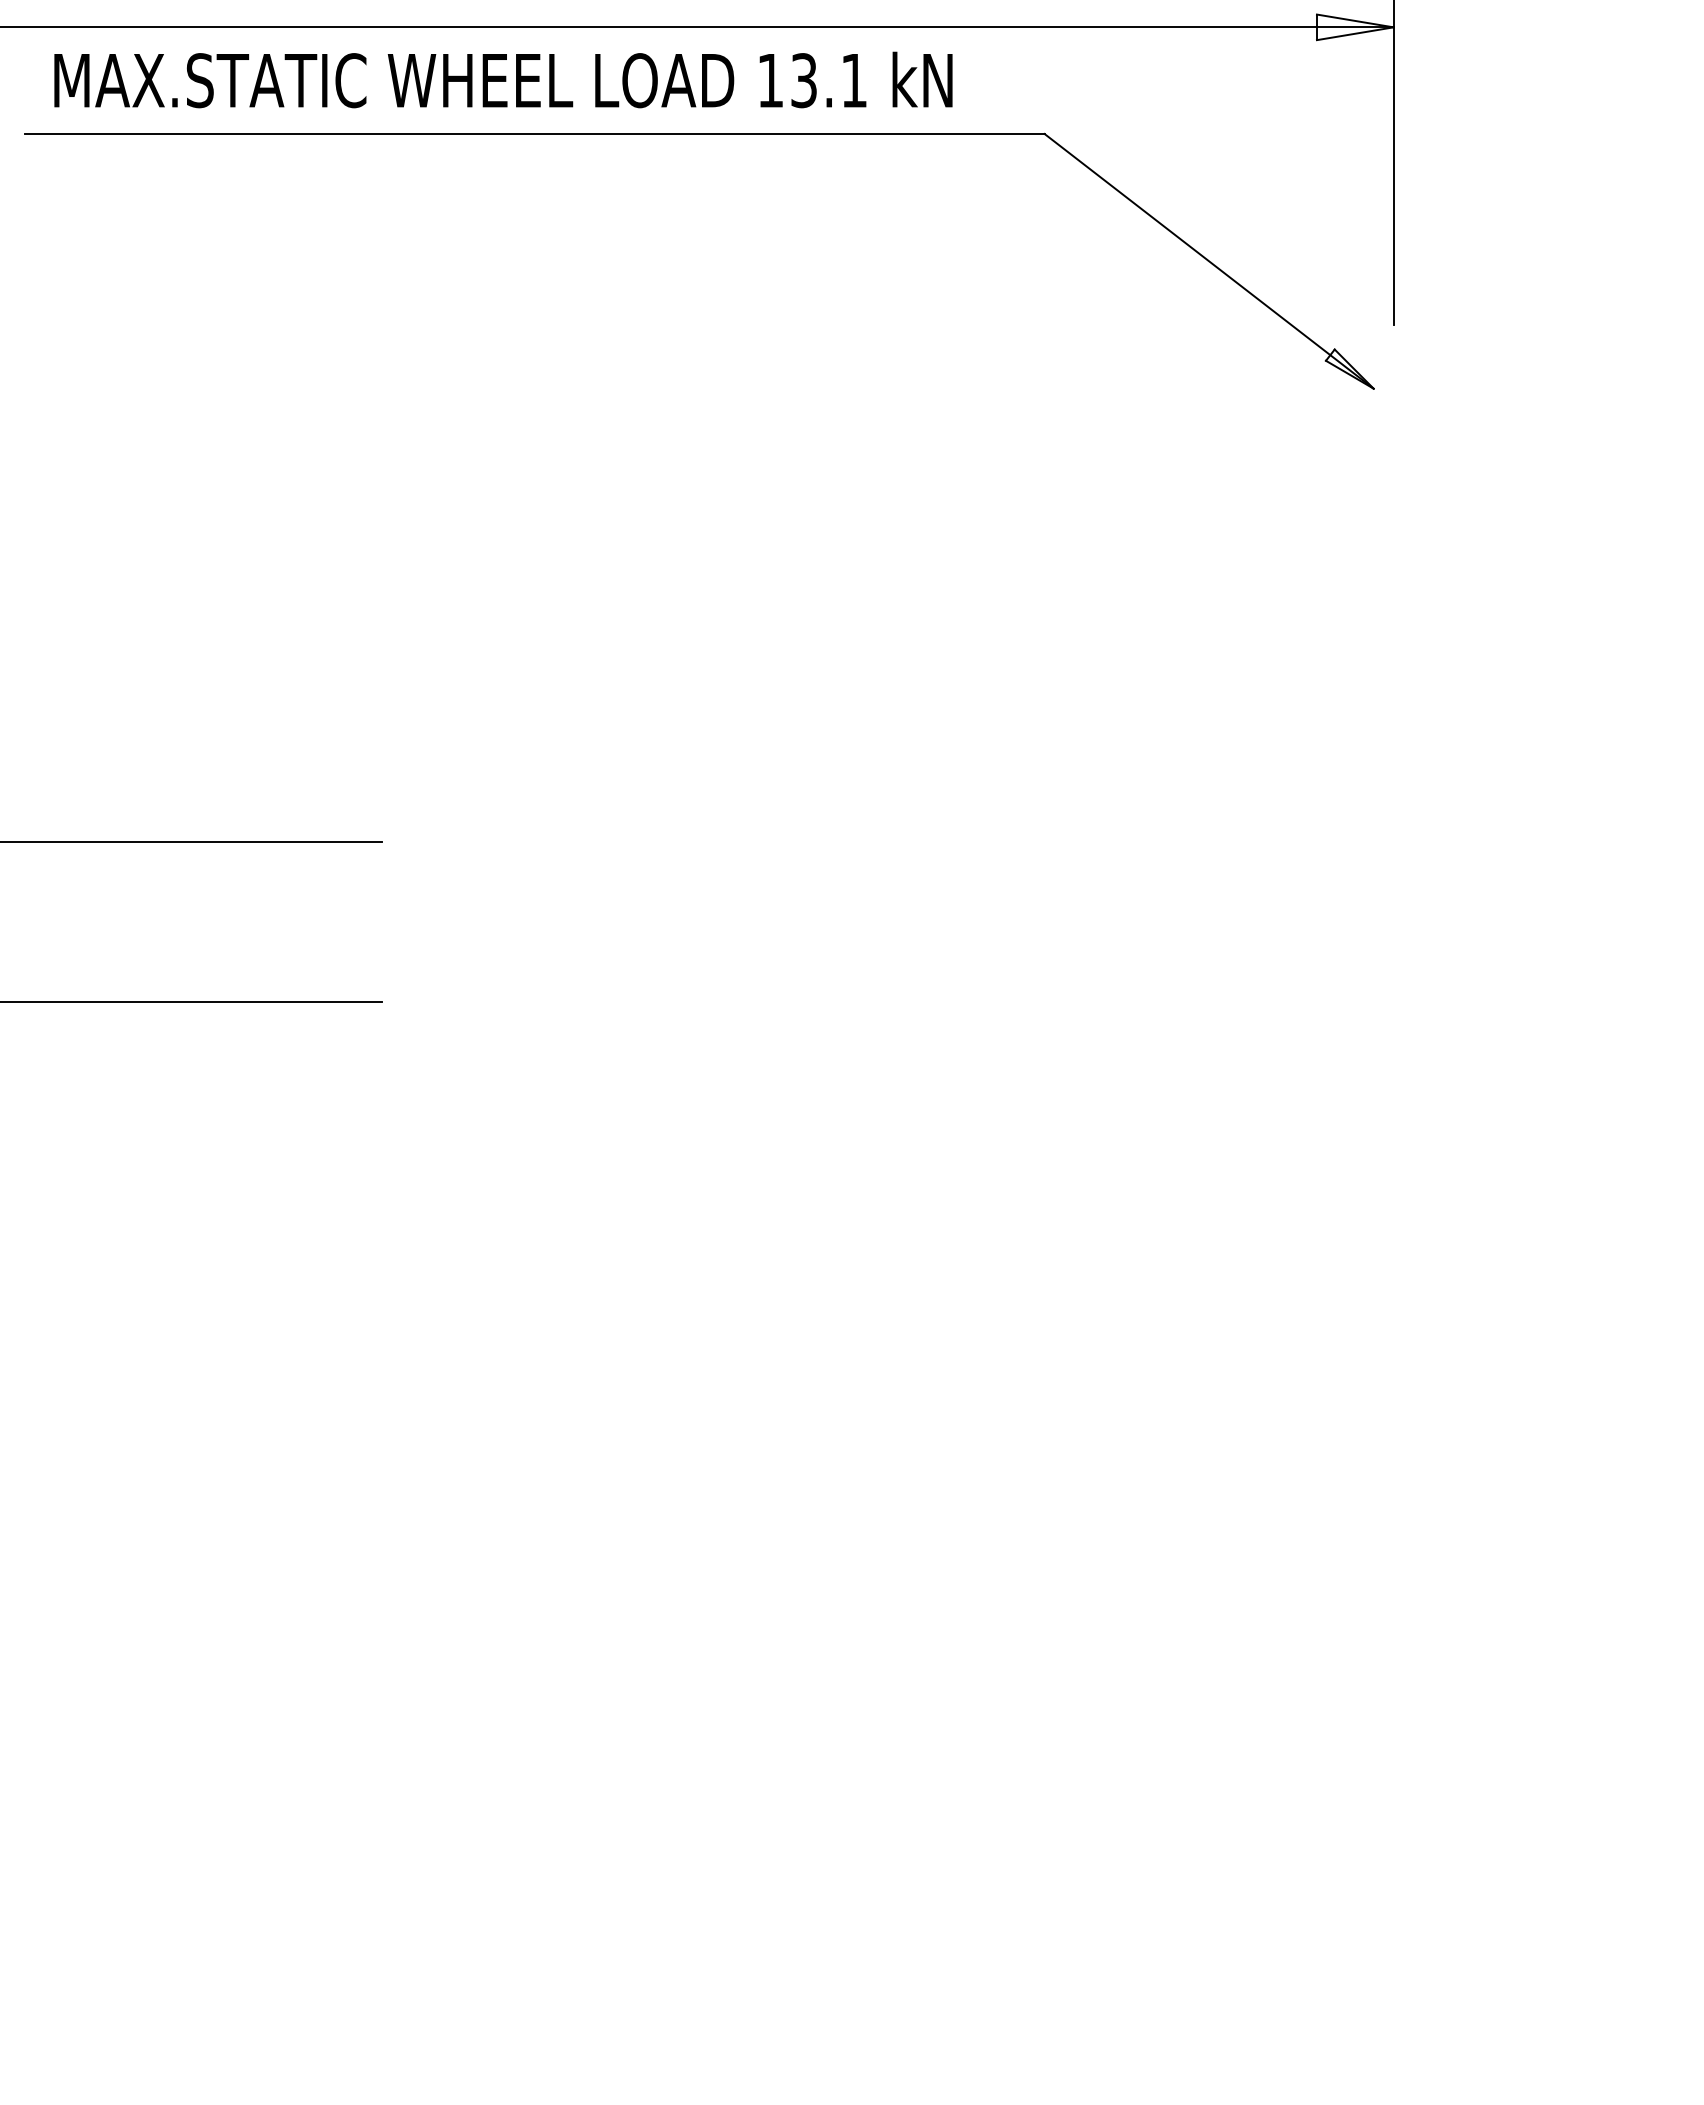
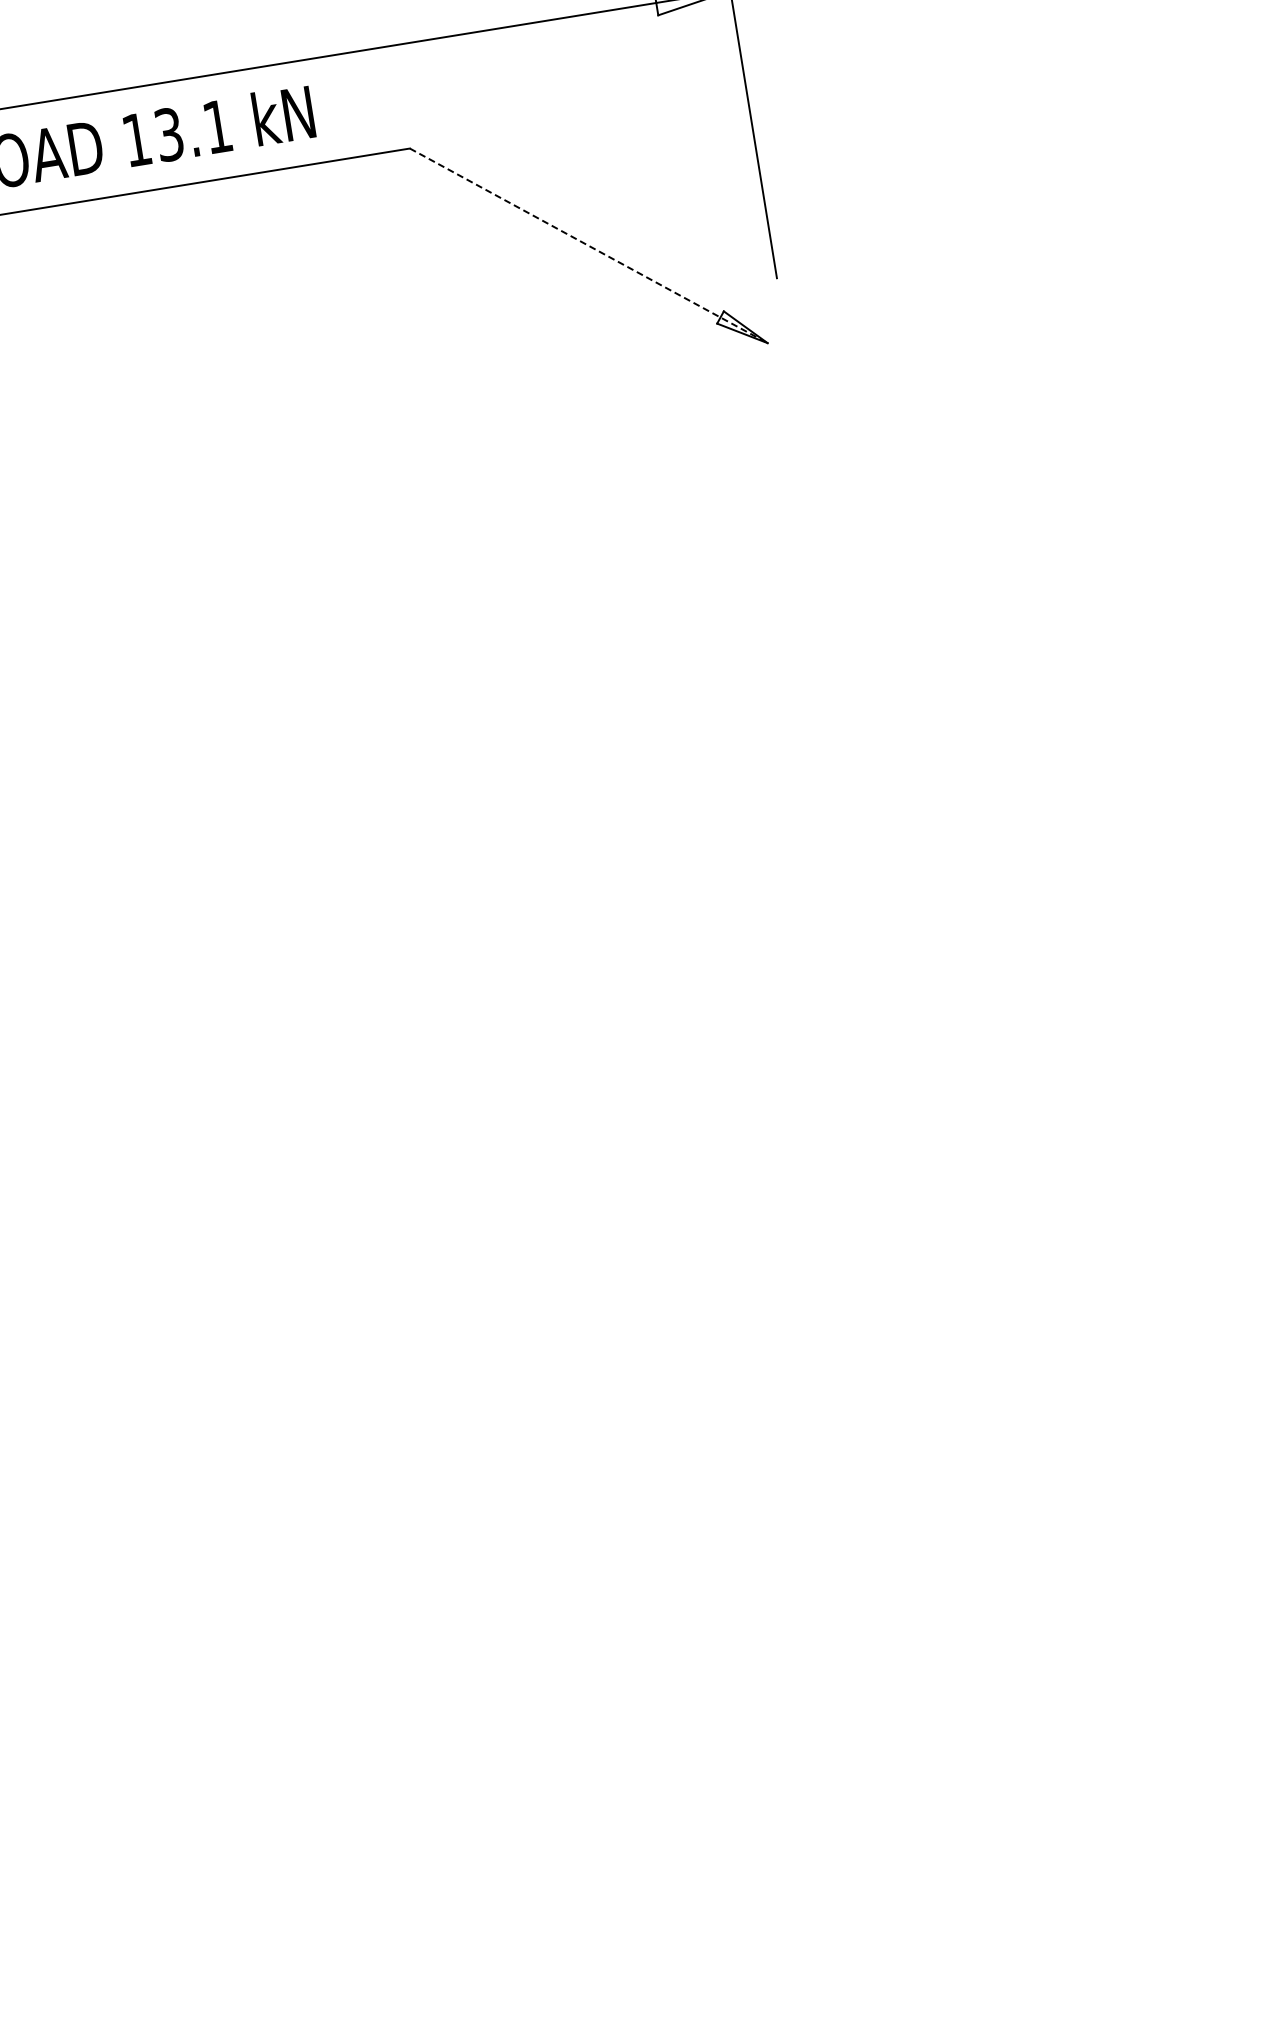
line: (1209, 261) -> (589, 245), solid -> dashed

